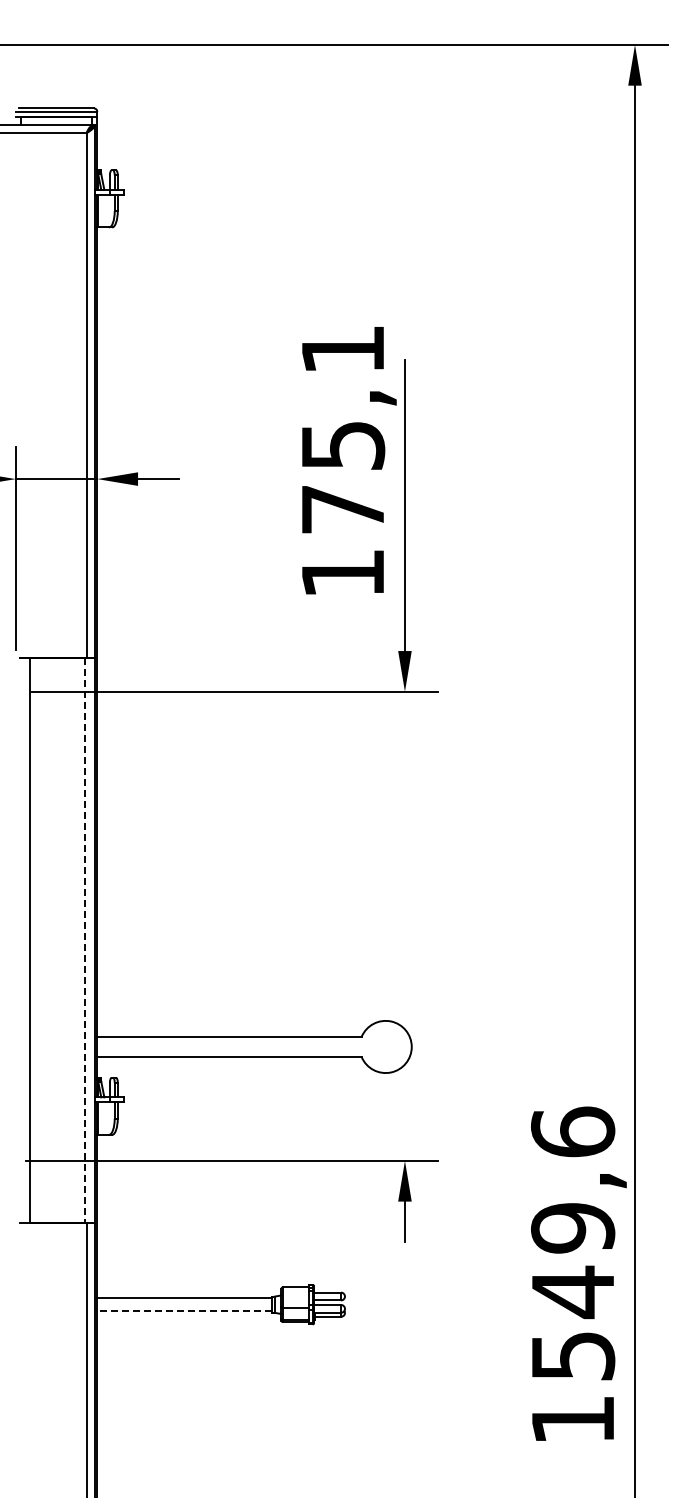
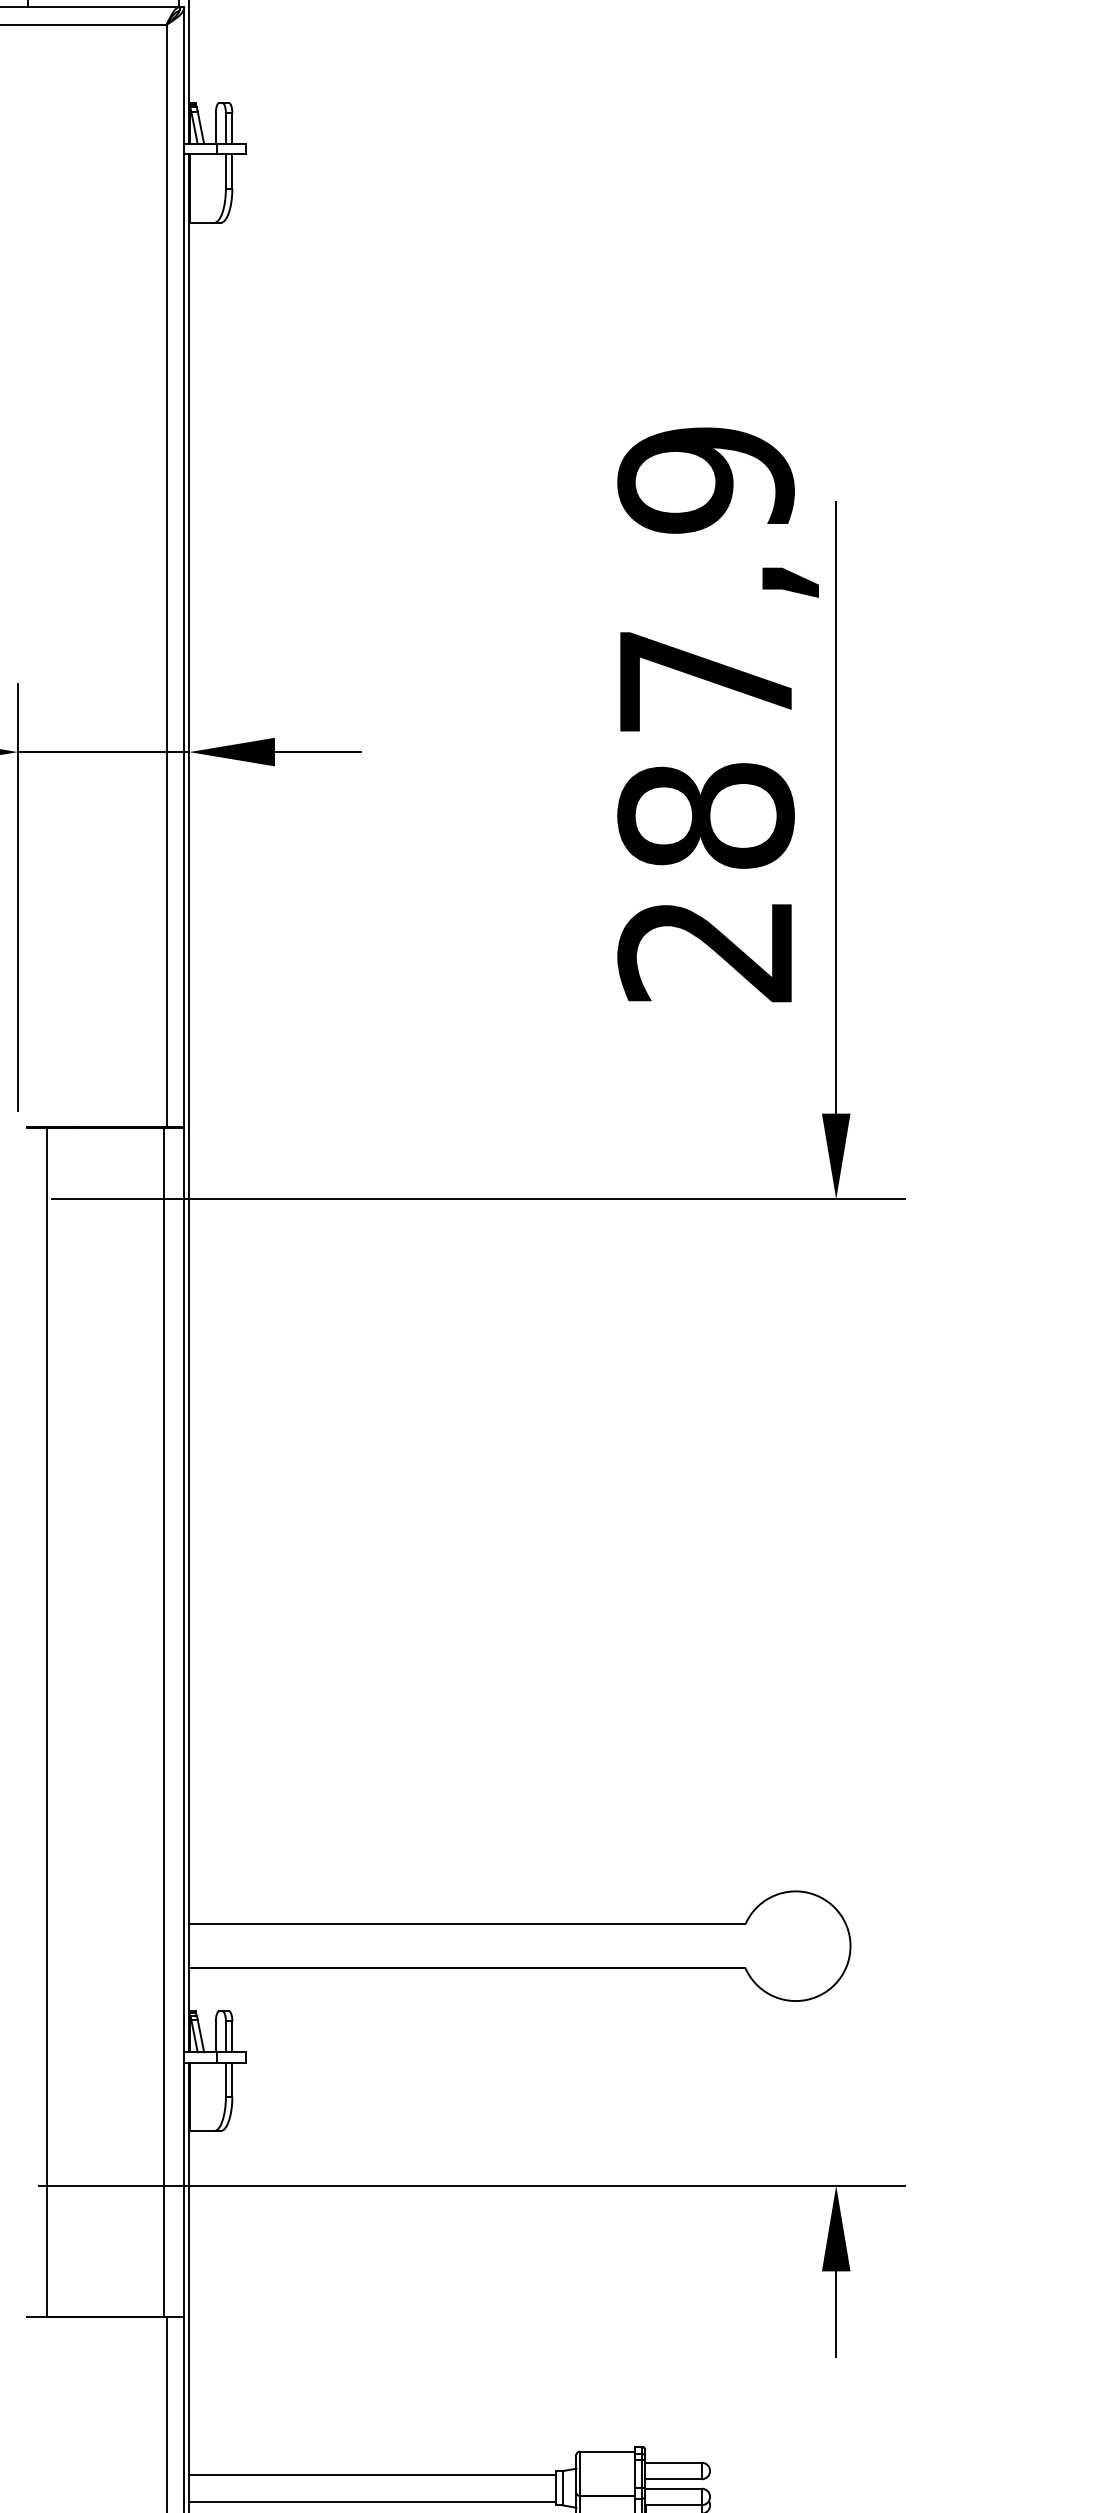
text: (342, 460) -> (704, 712), 175,1 -> 287,9
line: (85, 940) -> (164, 1722), dashed -> solid
line: (184, 1311) -> (372, 2502), dashed -> solid

